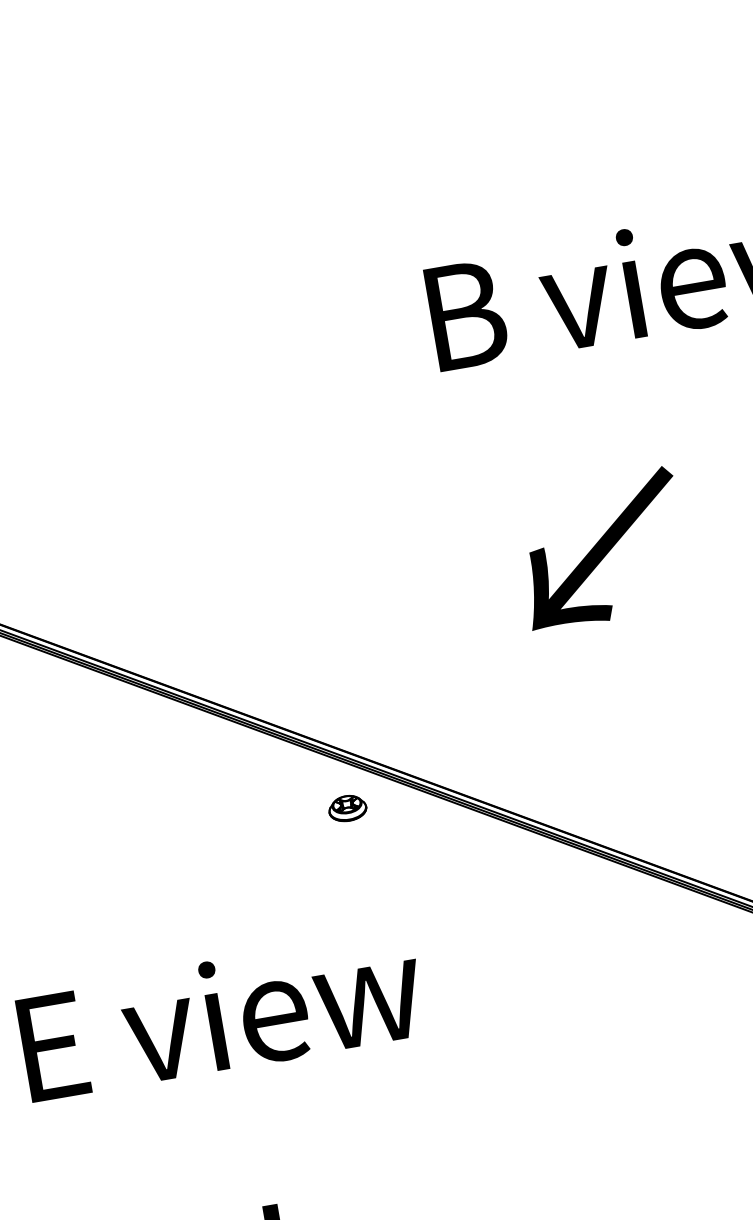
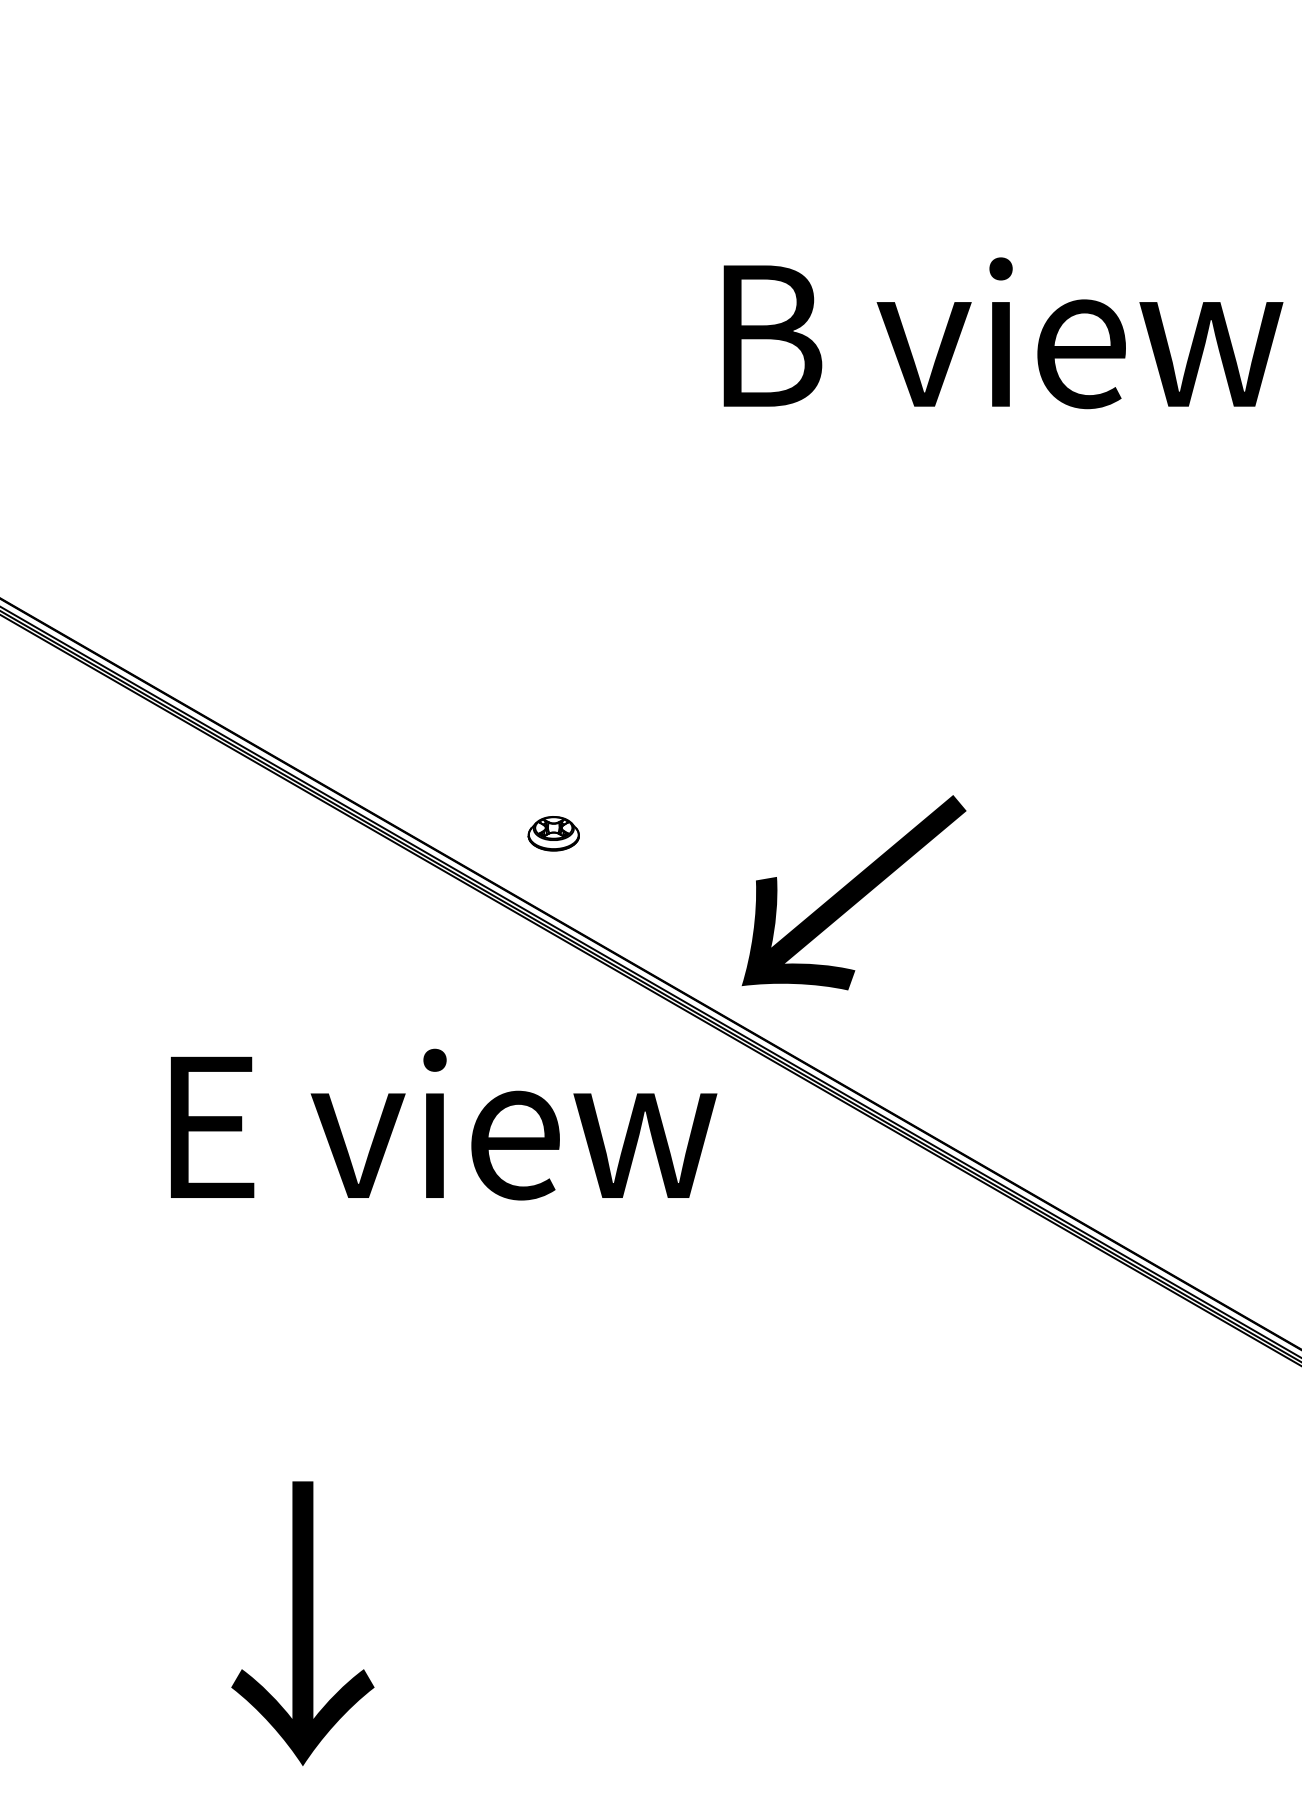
text: (601, 549) -> (853, 892), moved
part: (347, 808) -> (553, 833), moved
text: (221, 1015) -> (444, 1124), moved

